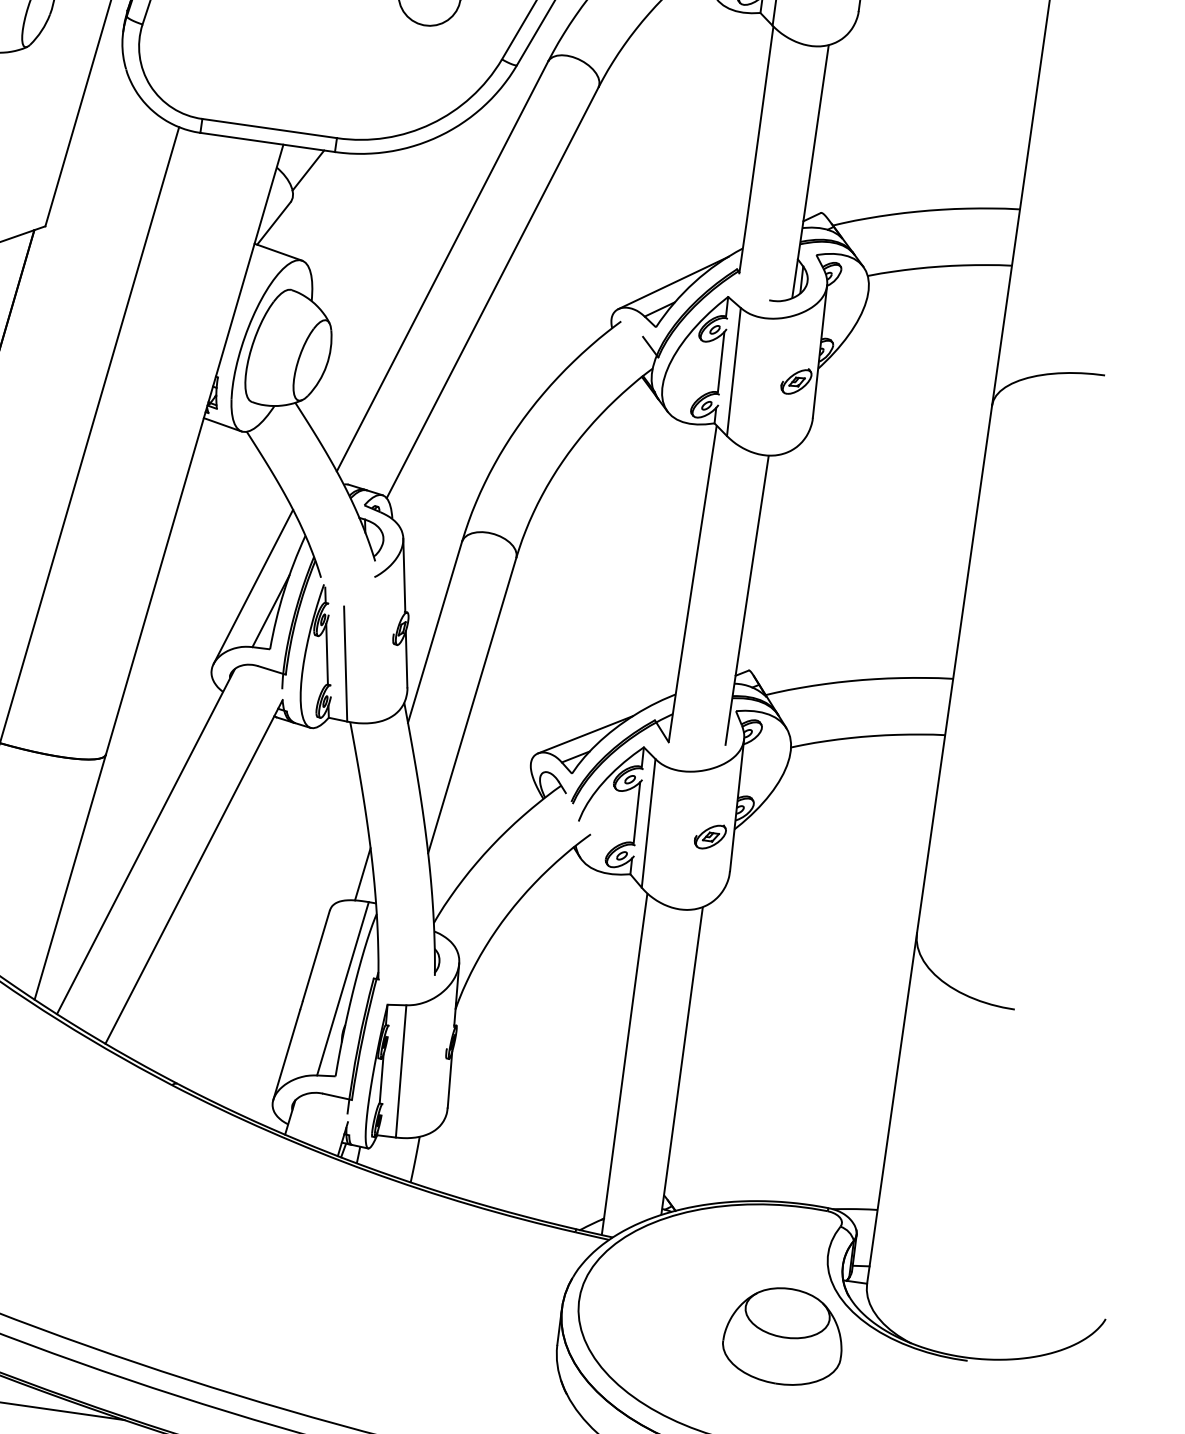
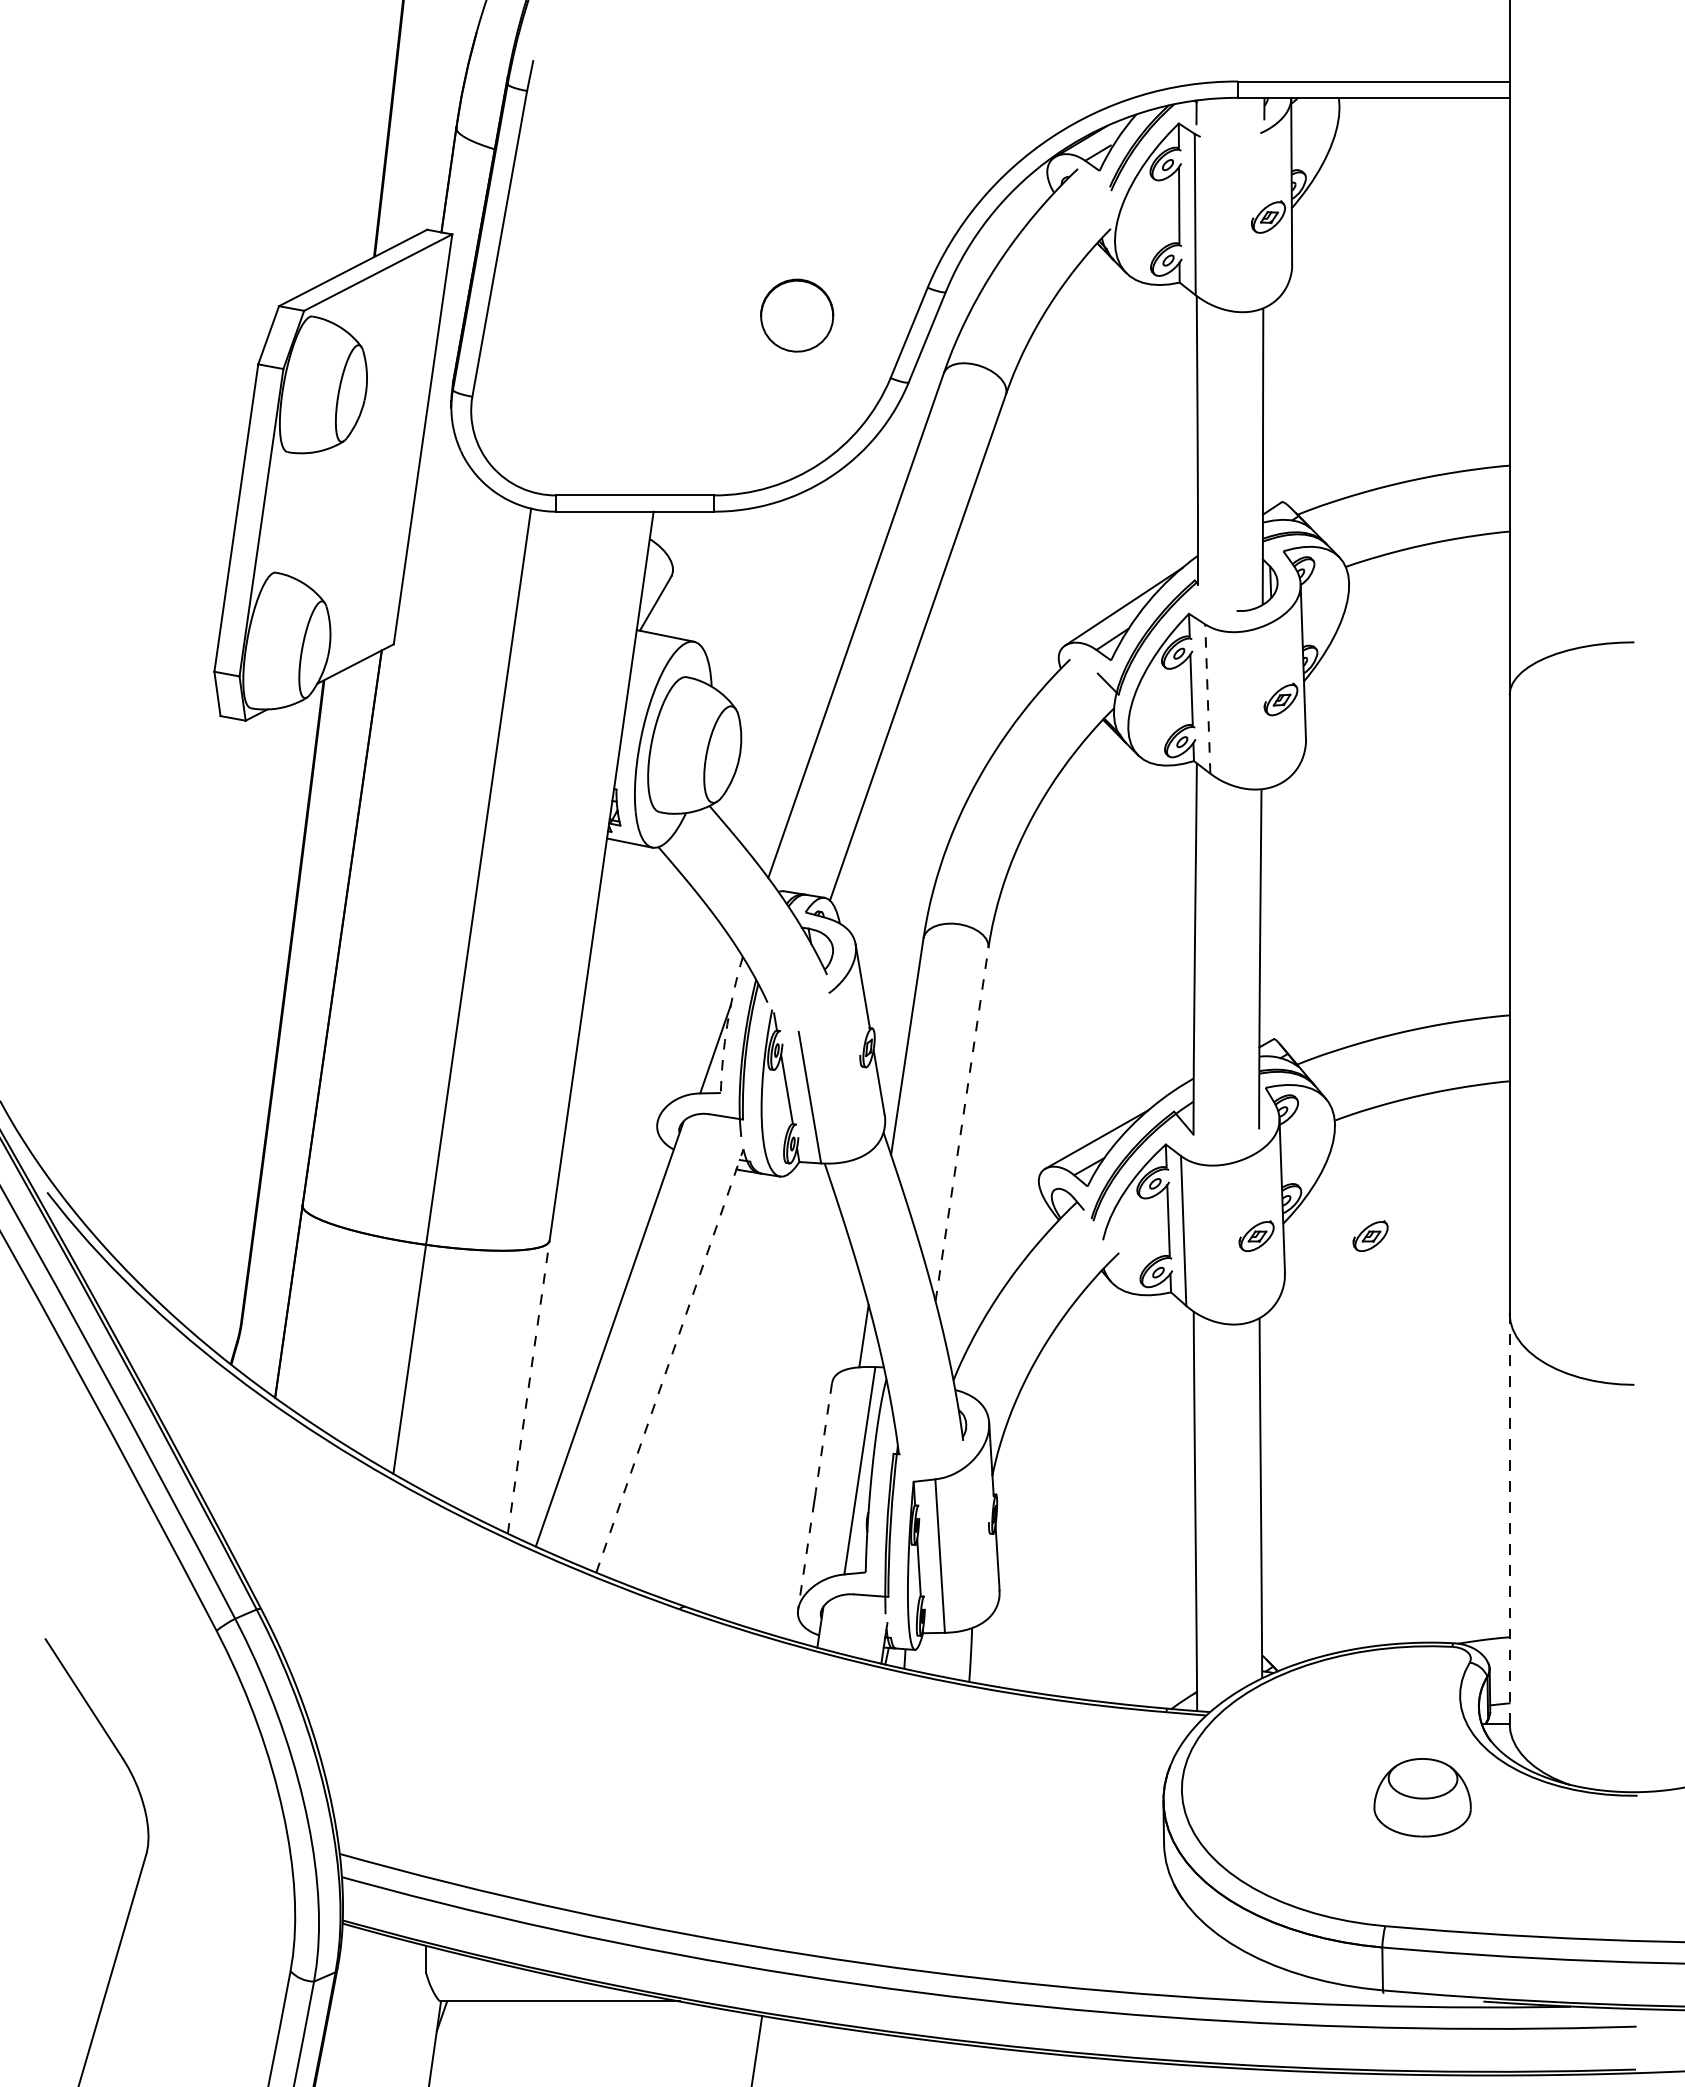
line: (308, 169) -> (686, 536), removed
line: (733, 372) -> (1207, 699), solid -> dashed
line: (253, 586) -> (691, 1023), removed
arc: (284, 591) -> (727, 1024), solid -> dashed
line: (472, 705) -> (962, 1124), solid -> dashed
part: (807, 849) -> (1370, 1235), added
line: (194, 871) -> (670, 1360), solid -> dashed
line: (70, 877) -> (528, 1387), solid -> dashed
line: (315, 955) -> (823, 1437), solid -> dashed
line: (286, 1055) -> (806, 1556), solid -> dashed
line: (891, 1108) -> (1509, 1518), solid -> dashed
part: (783, 1336) -> (1422, 1797), size x0.7

